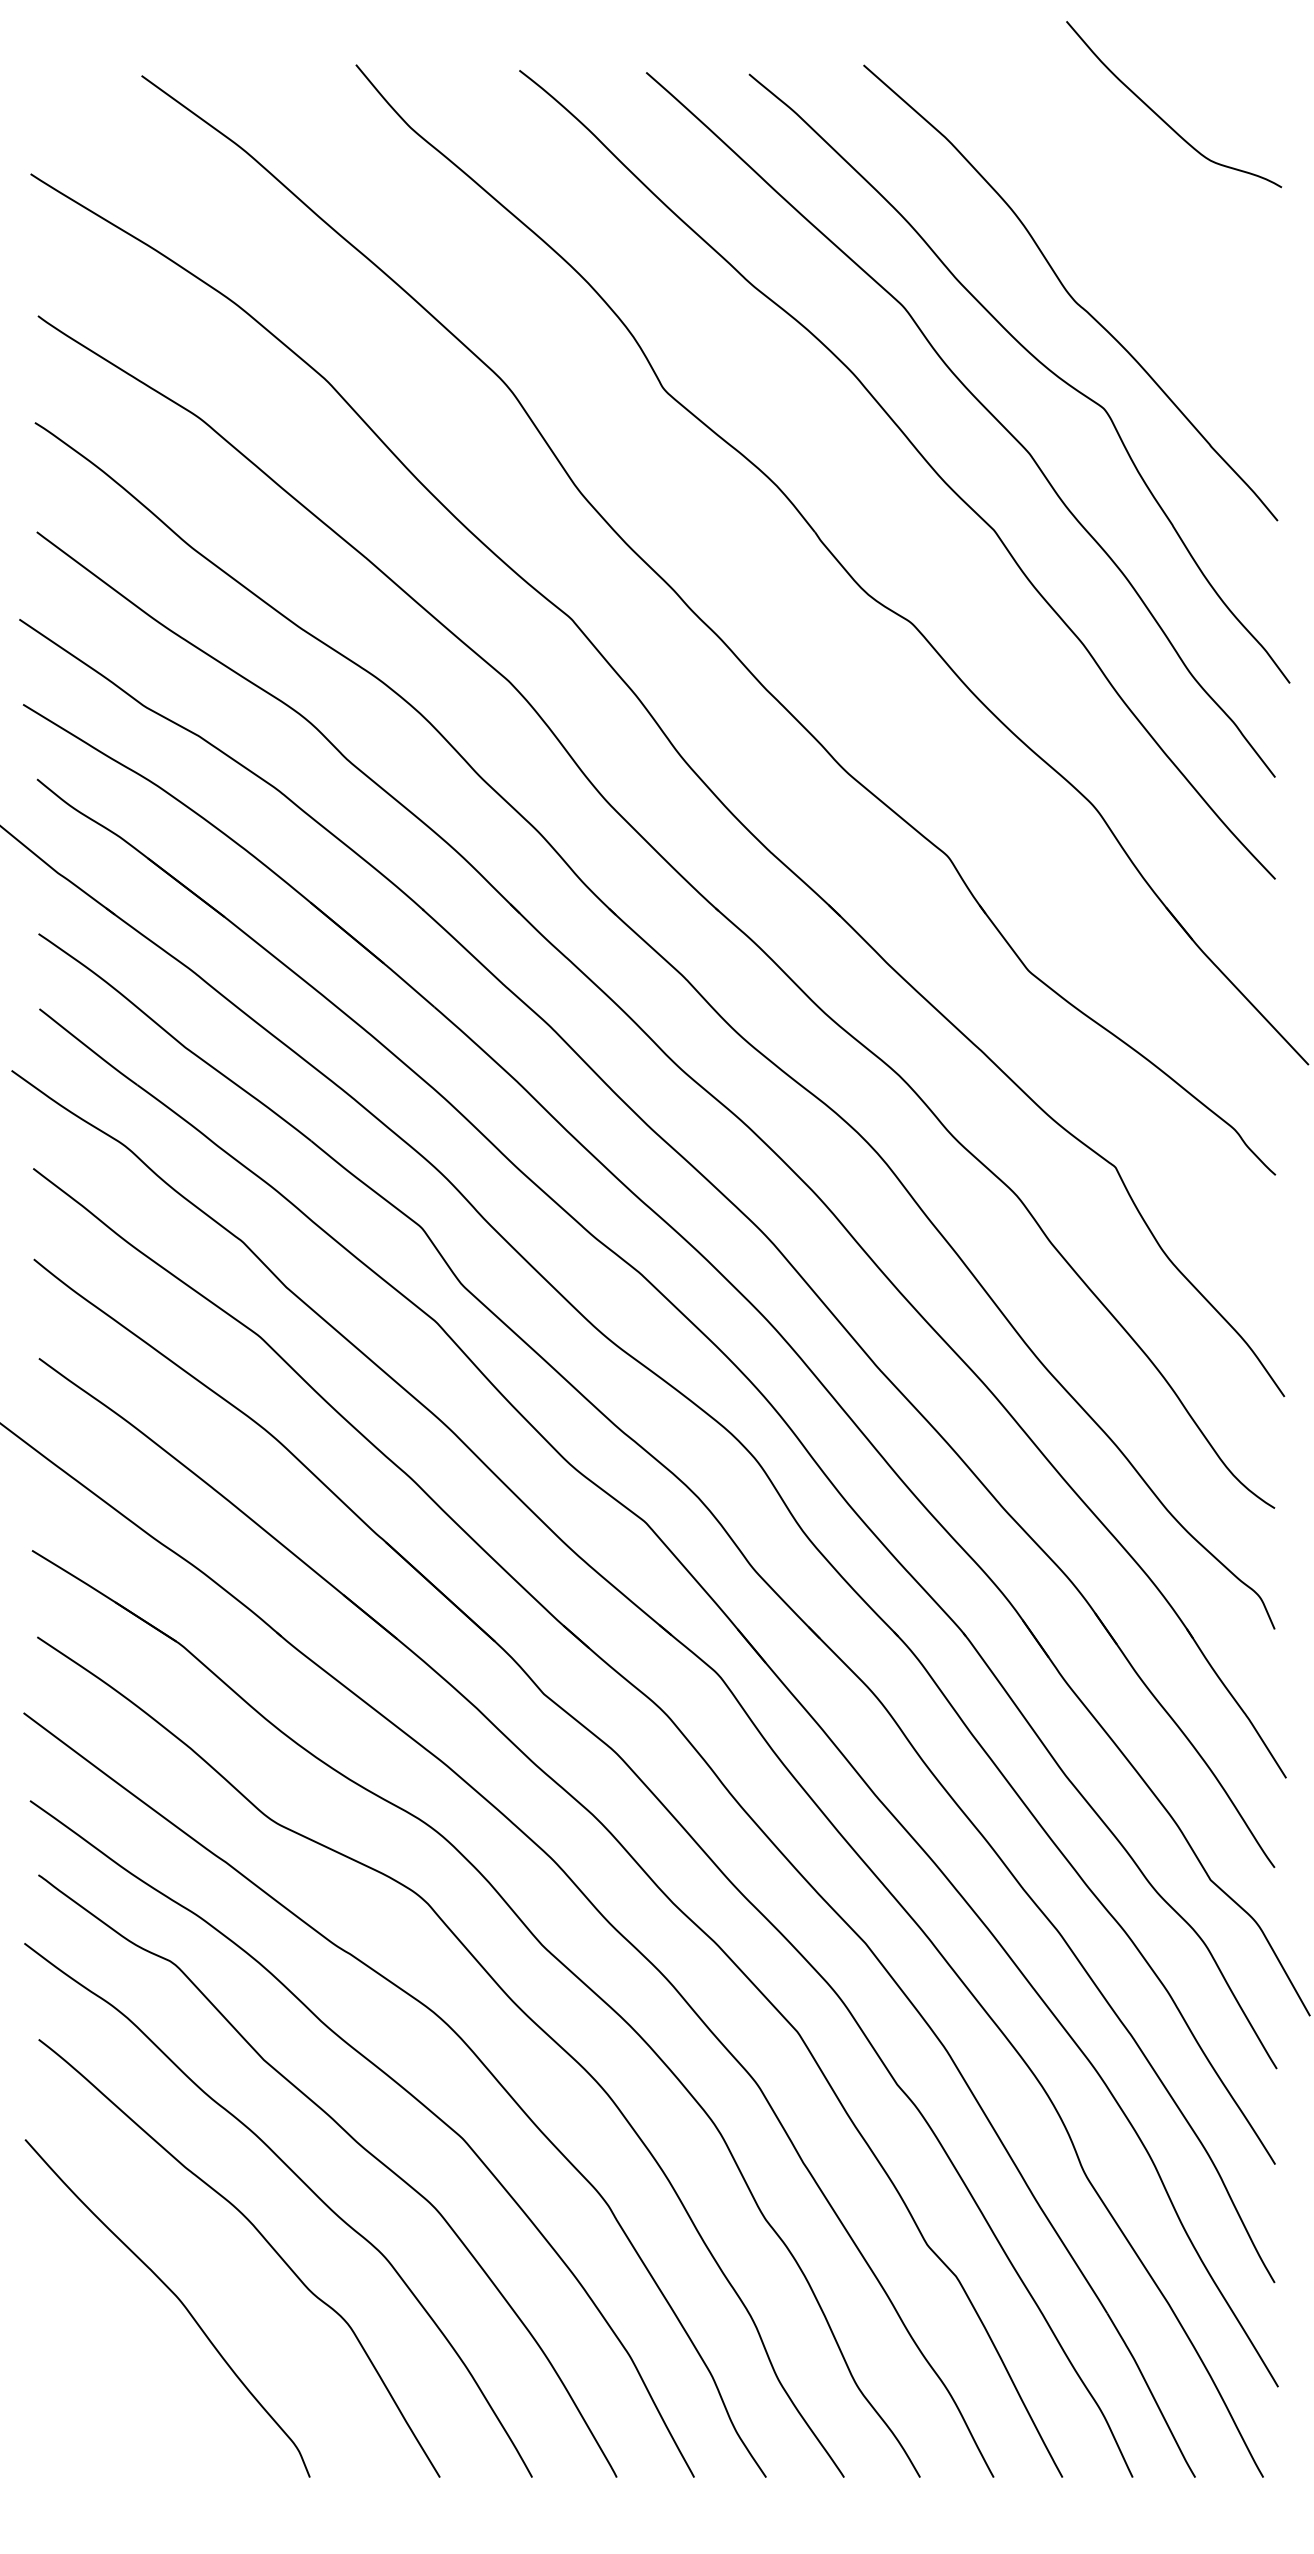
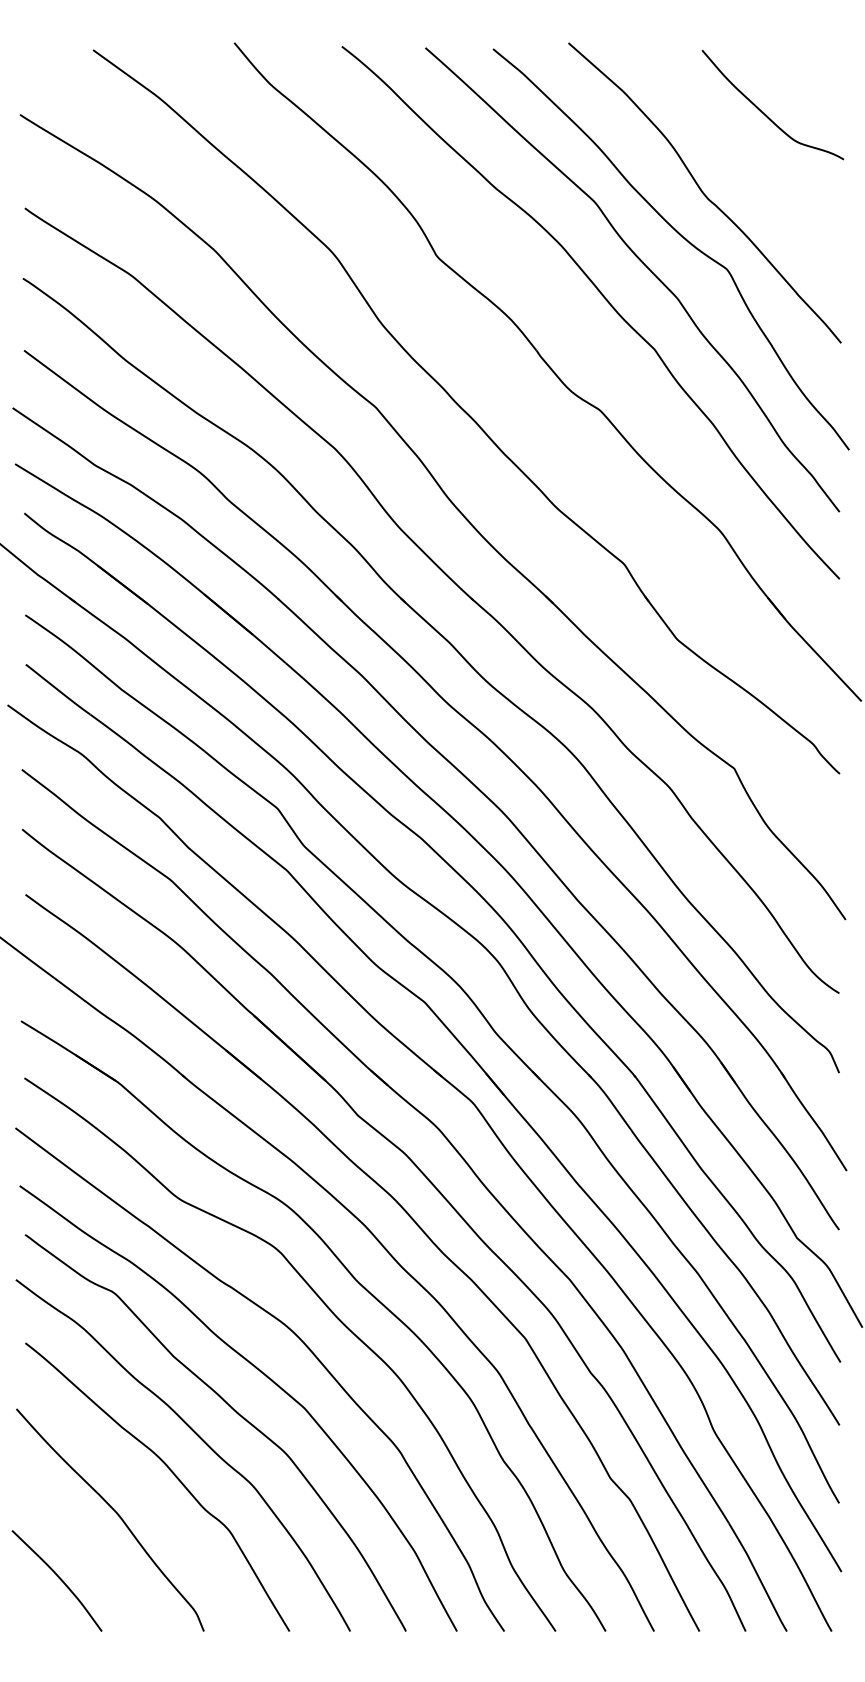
curve: (1162, 117) -> (765, 113), moved
curve: (89, 2397) -> (58, 1578), added

